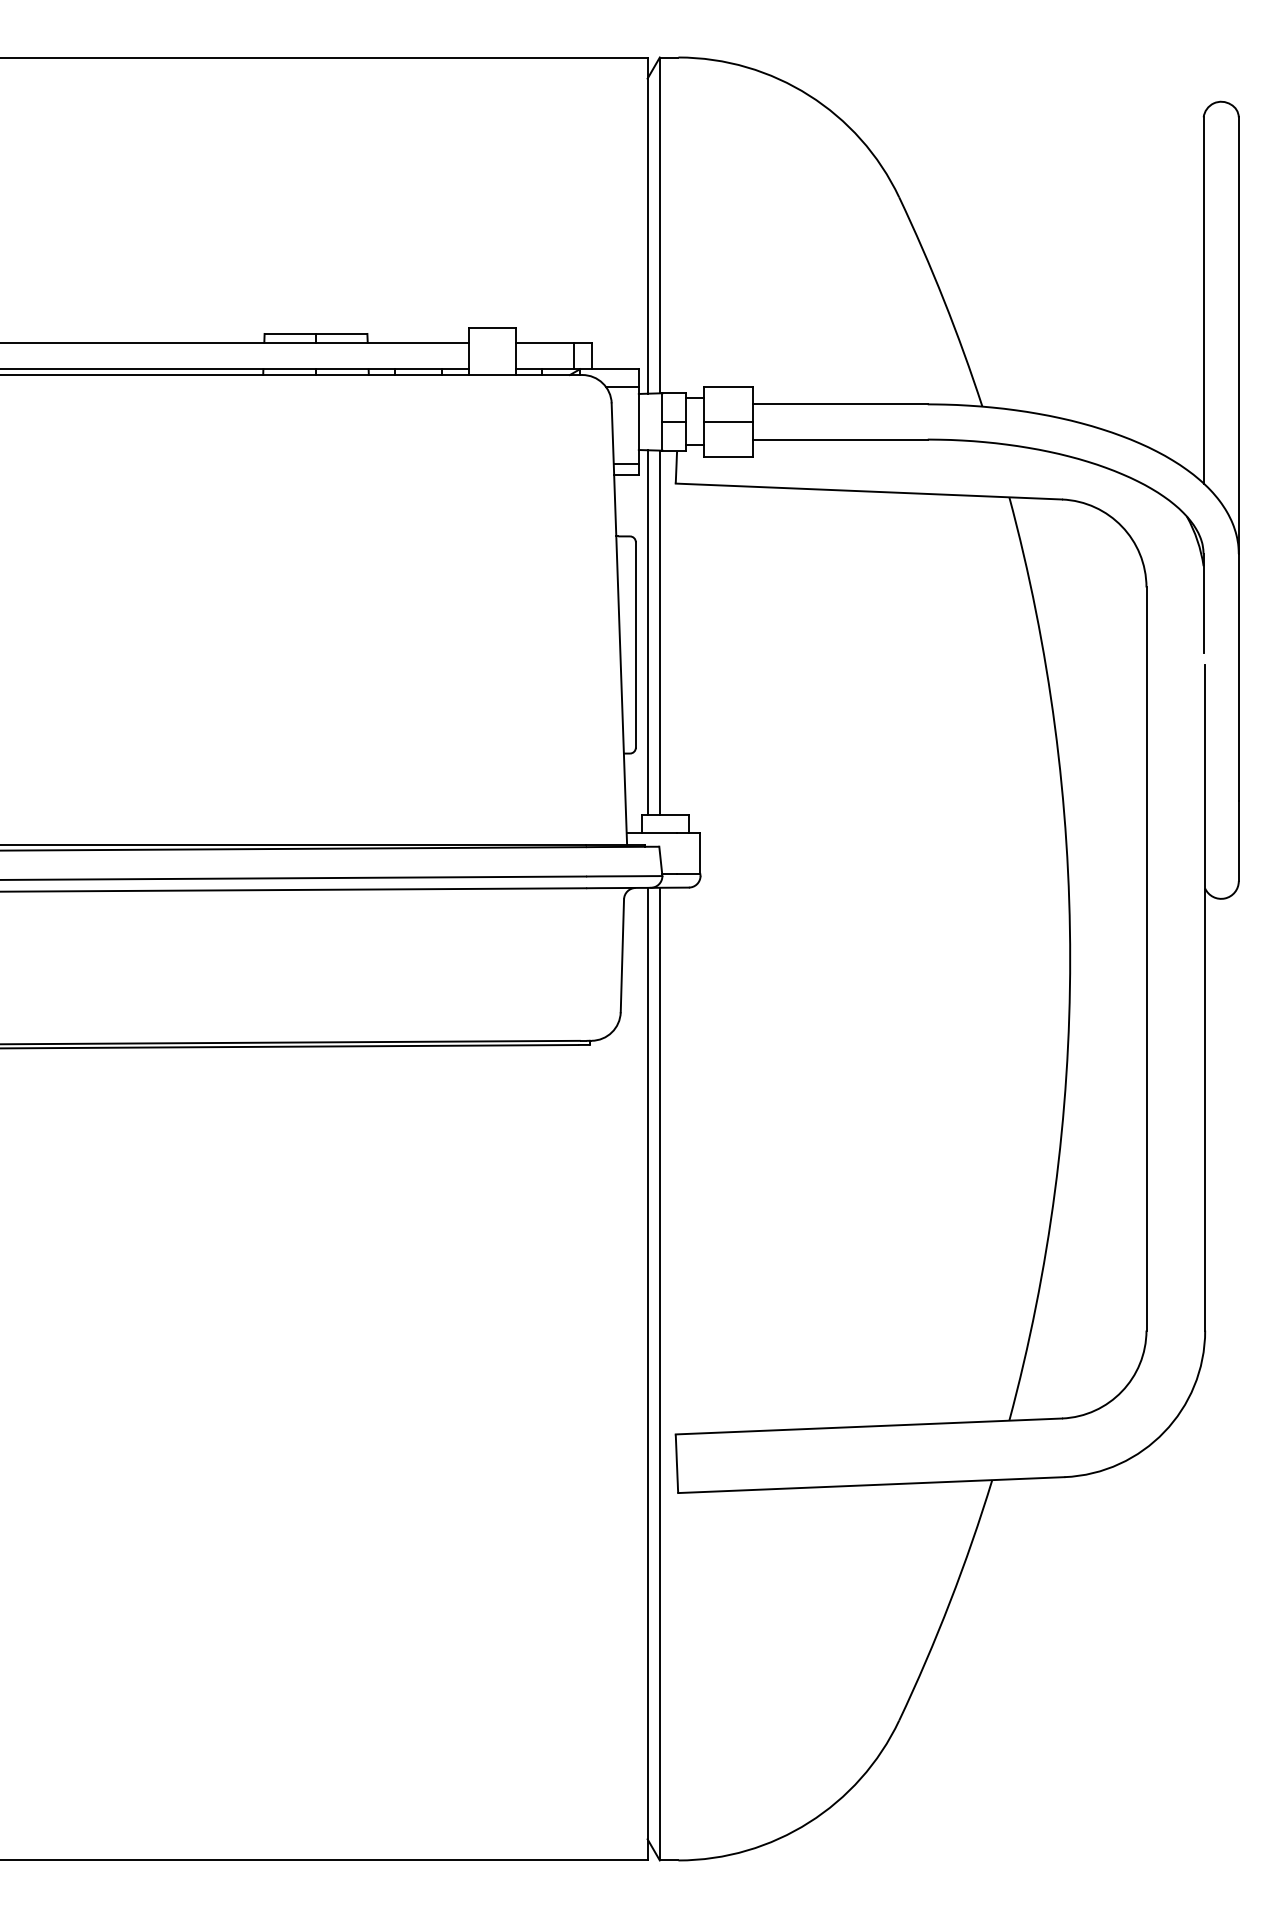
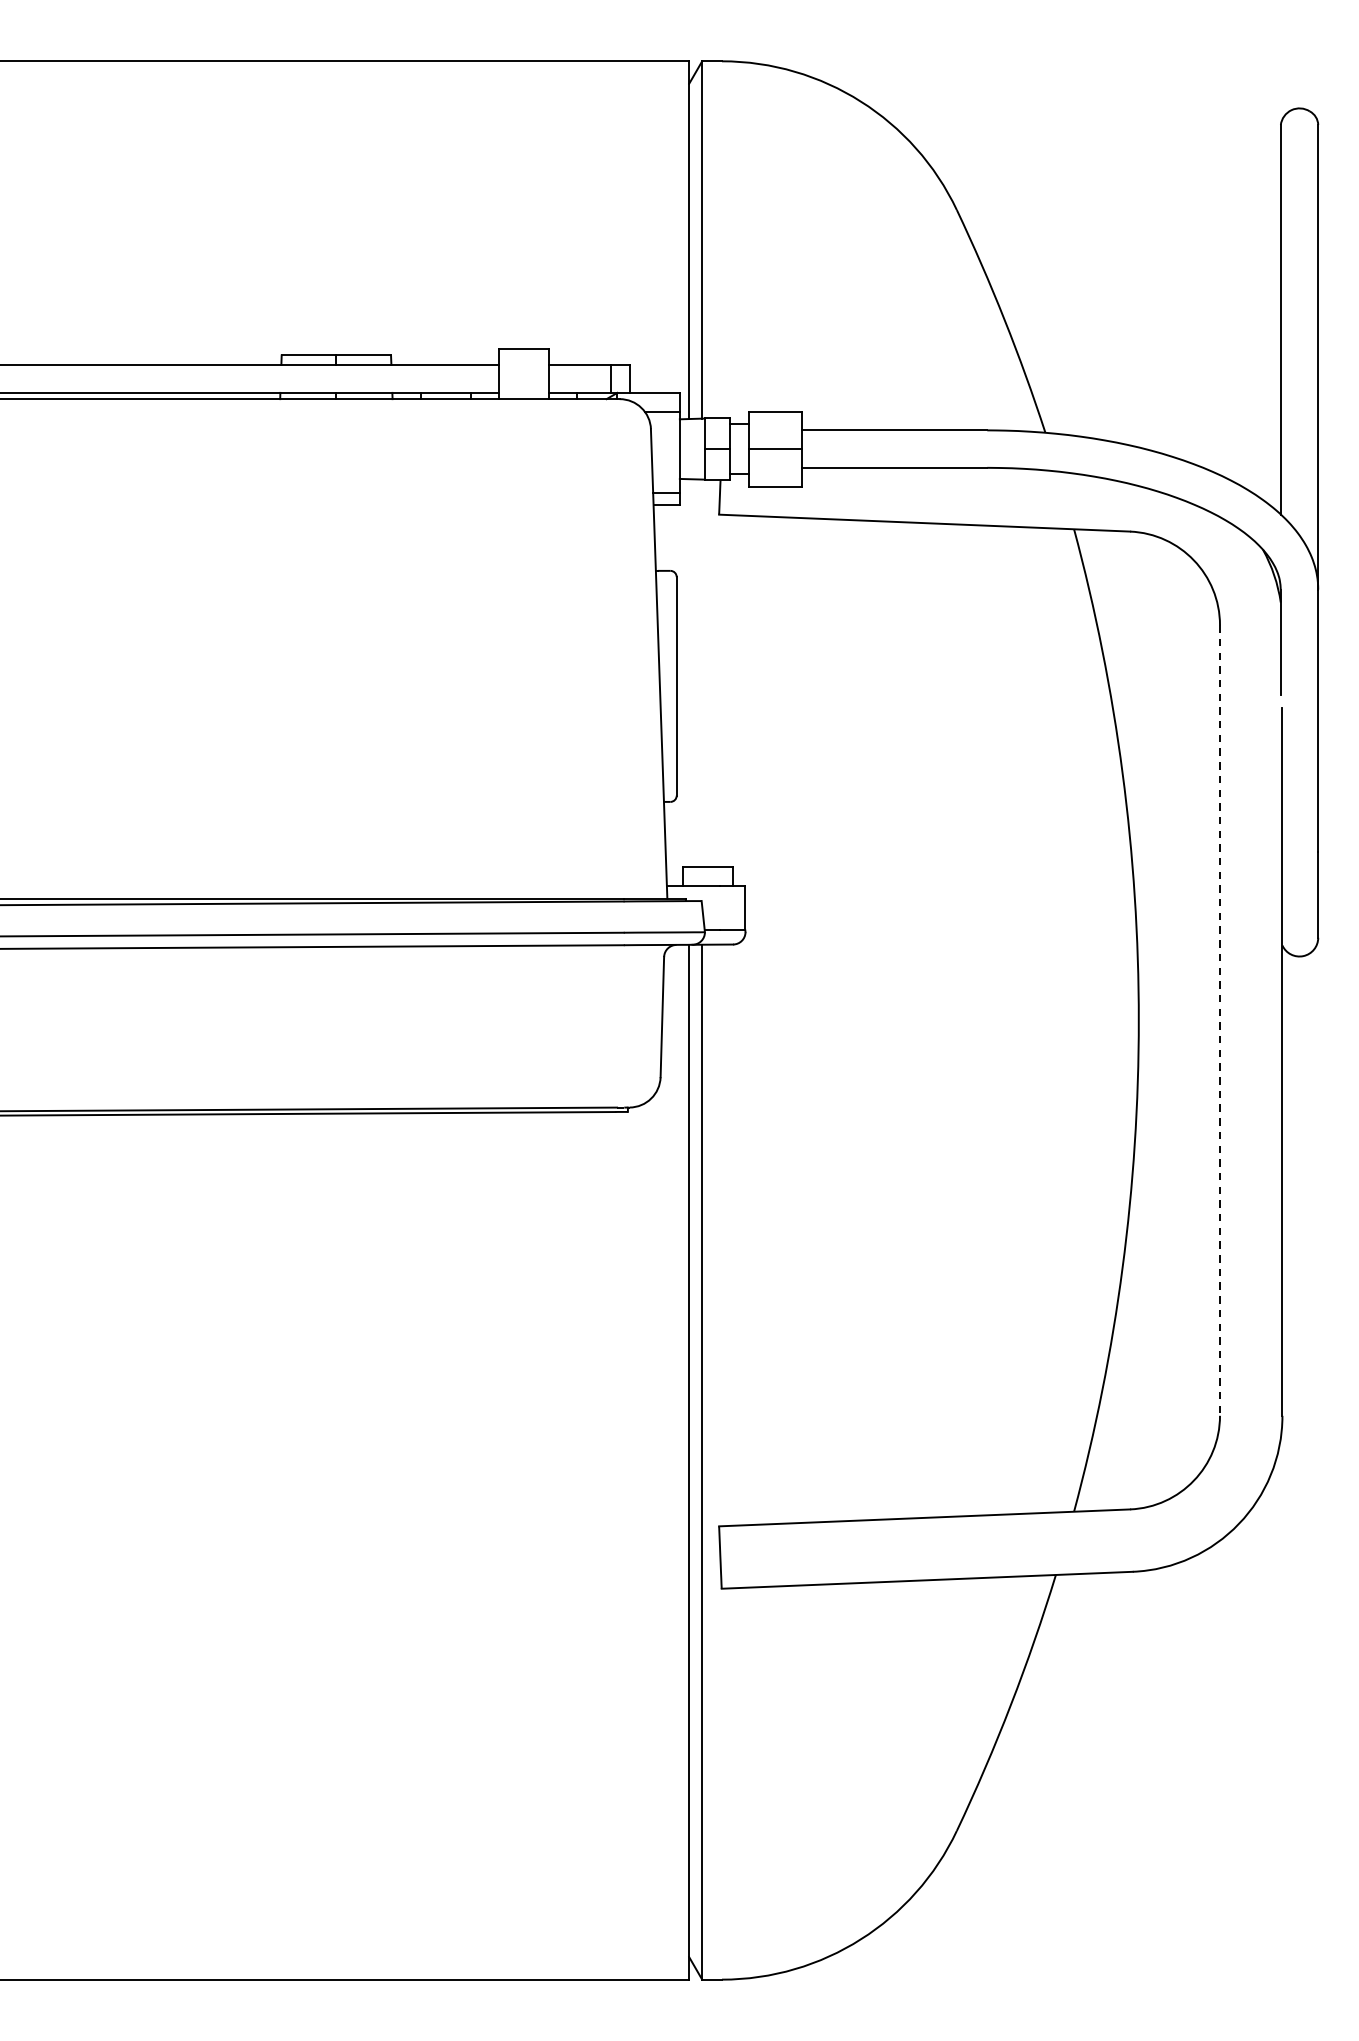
line: (647, 632) -> (689, 673), removed
line: (659, 632) -> (701, 673), removed
line: (1146, 959) -> (1220, 1021), solid -> dashed

